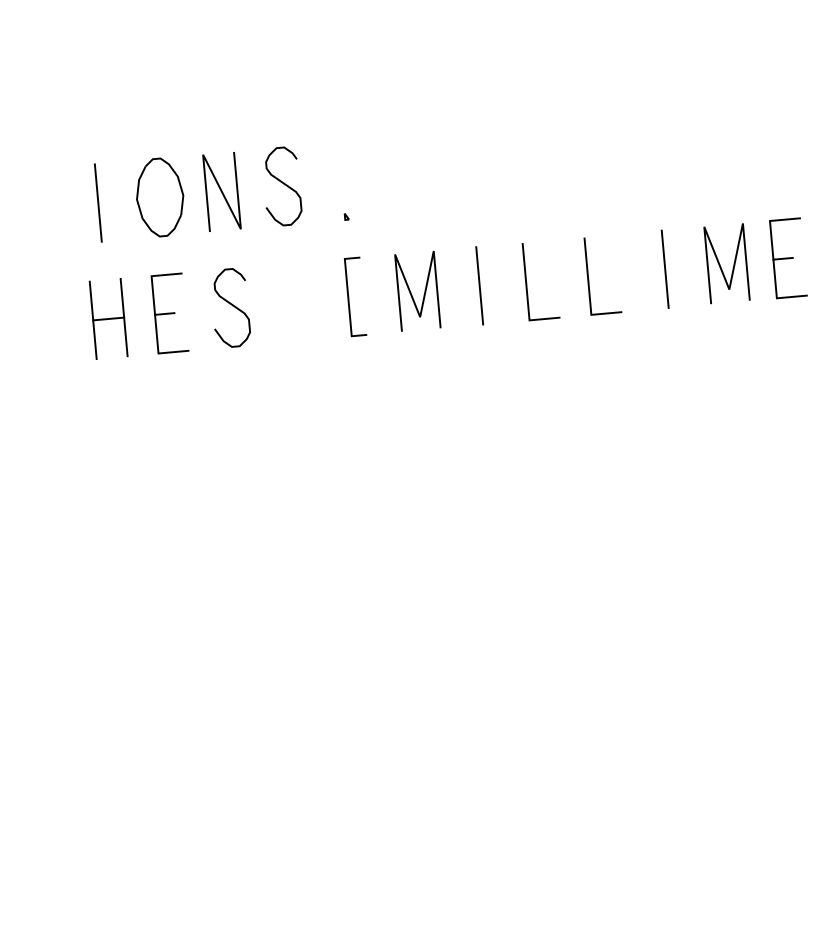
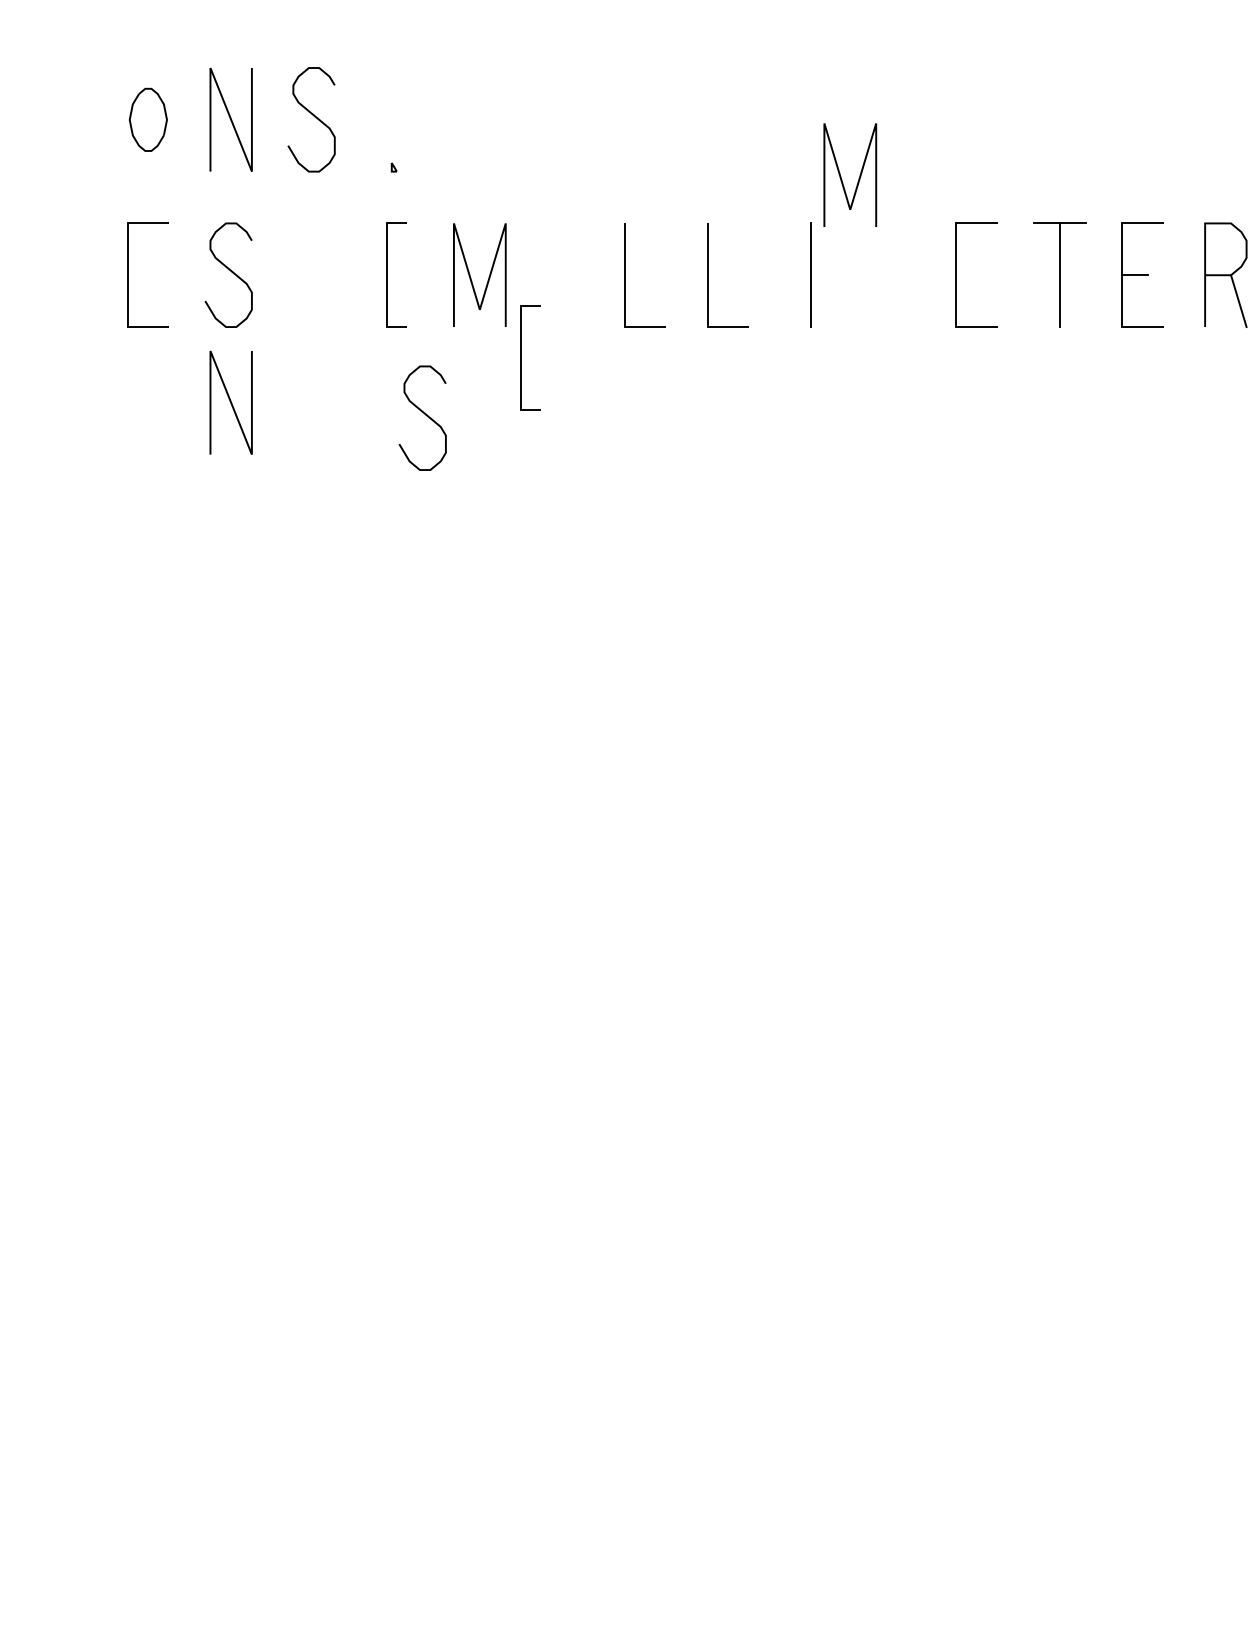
part: (160, 197) -> (148, 119), size x0.6
line: (98, 202) -> (65, 119), removed
line: (783, 258) -> (969, 275), removed
line: (733, 265) -> (858, 178), moved
line: (479, 286) -> (562, 275), removed
line: (164, 314) -> (140, 275), removed
part: (108, 318) -> (65, 274), removed
line: (454, 349) -> (521, 357), added
curve: (385, 398) -> (424, 414), added
line: (240, 402) -> (230, 402), added

